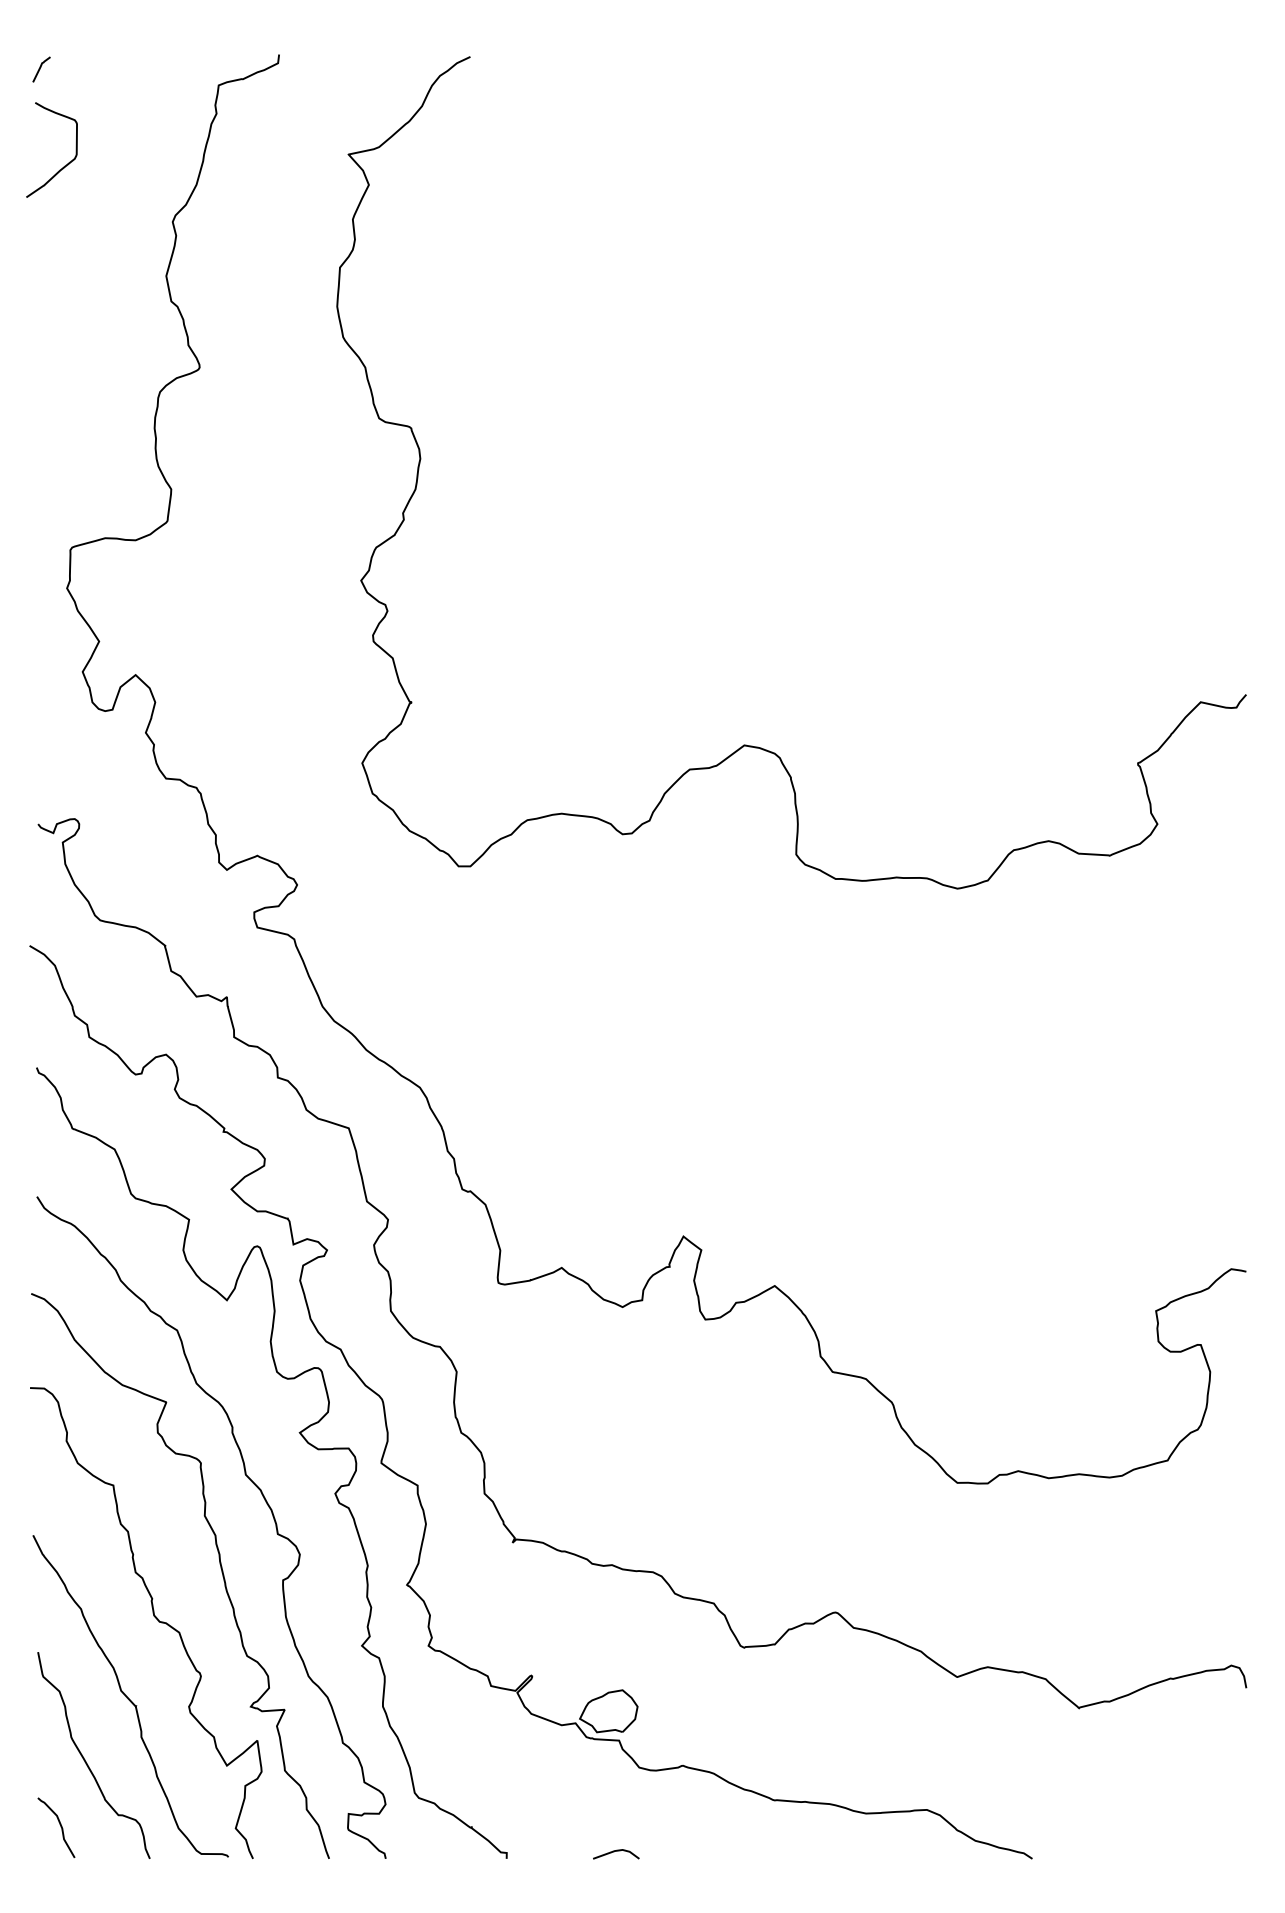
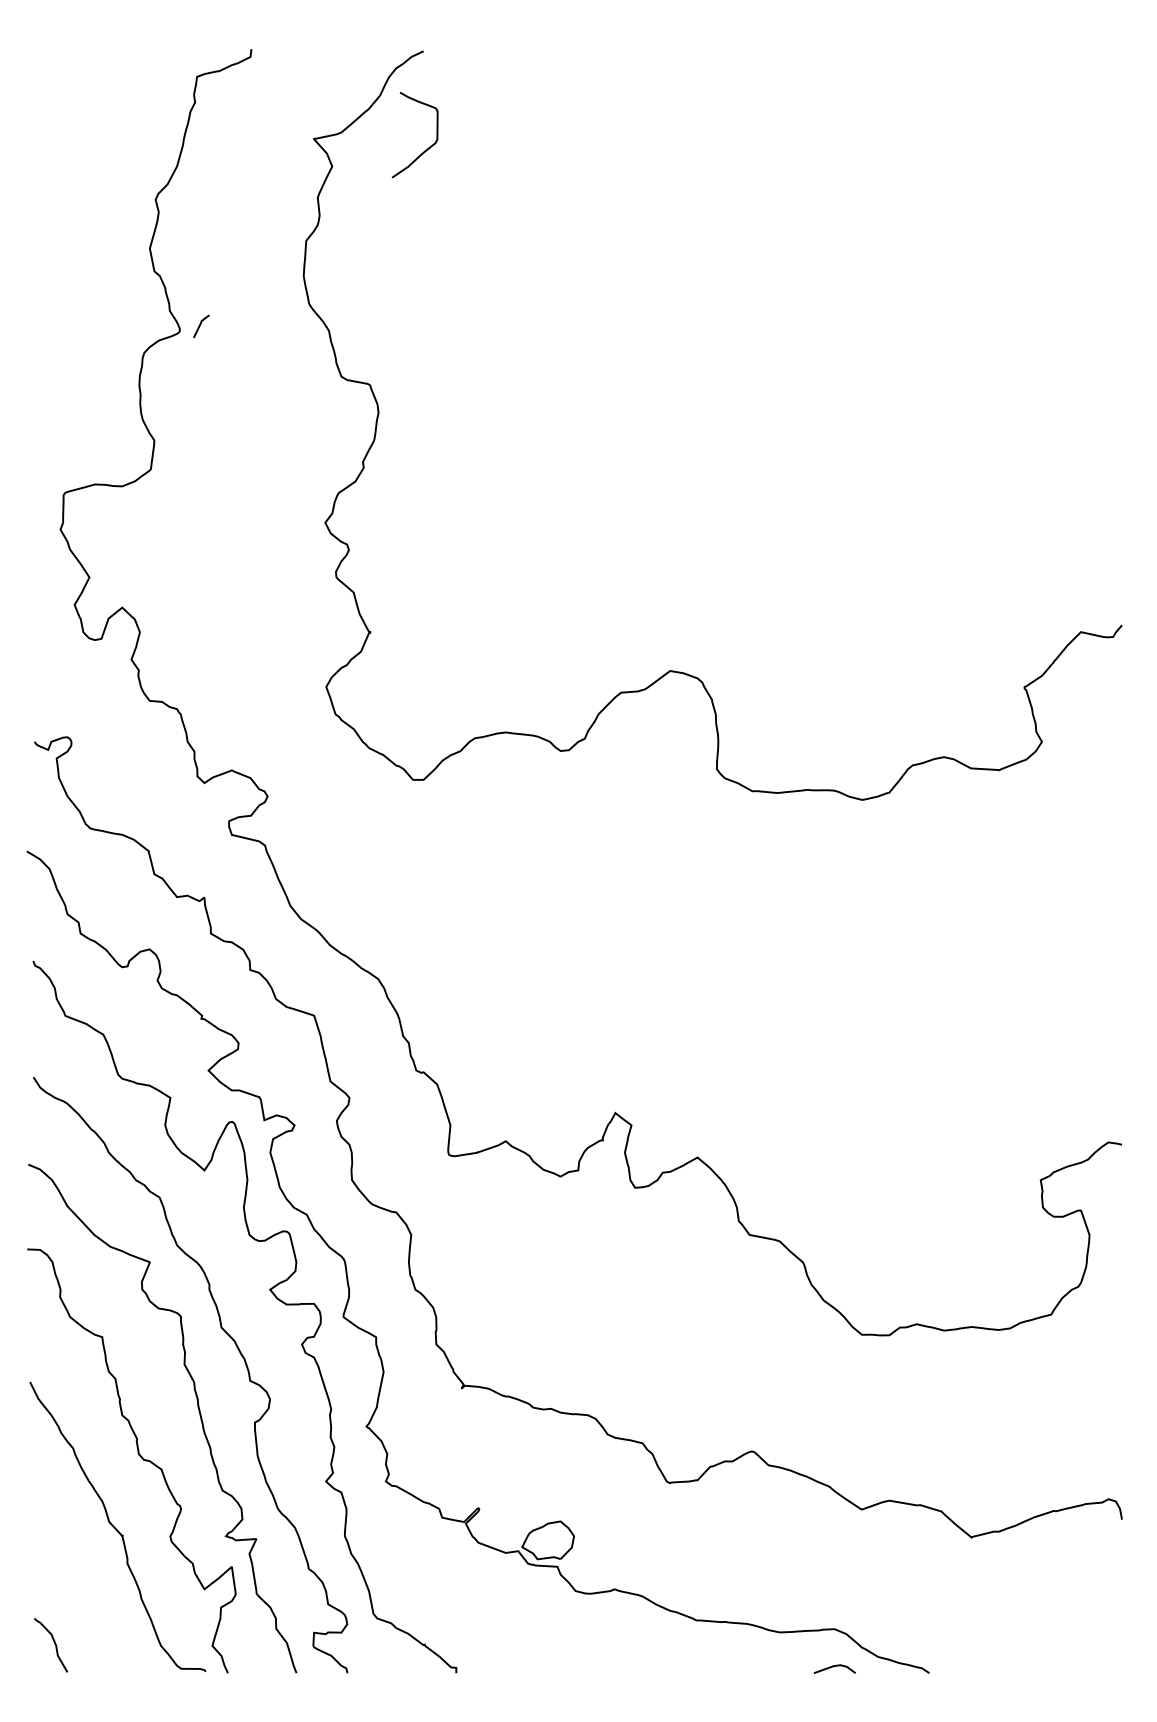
curve: (40, 69) -> (200, 326), moved
curve: (64, 165) -> (426, 149), moved
curve: (85, 1759) -> (77, 1583), removed
line: (614, 1852) -> (833, 1667), moved

